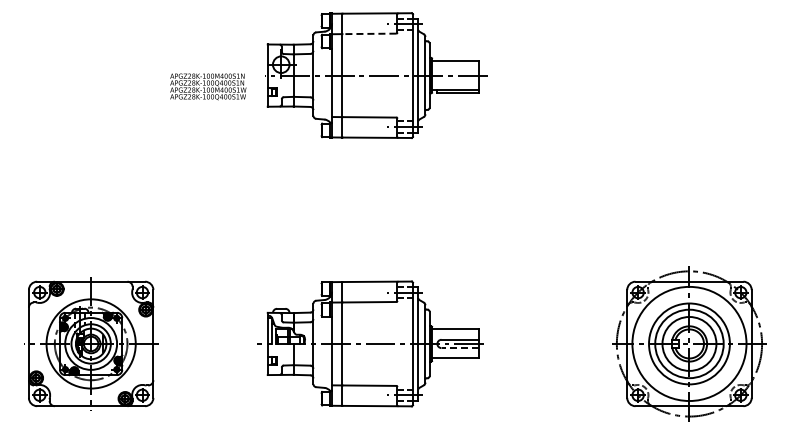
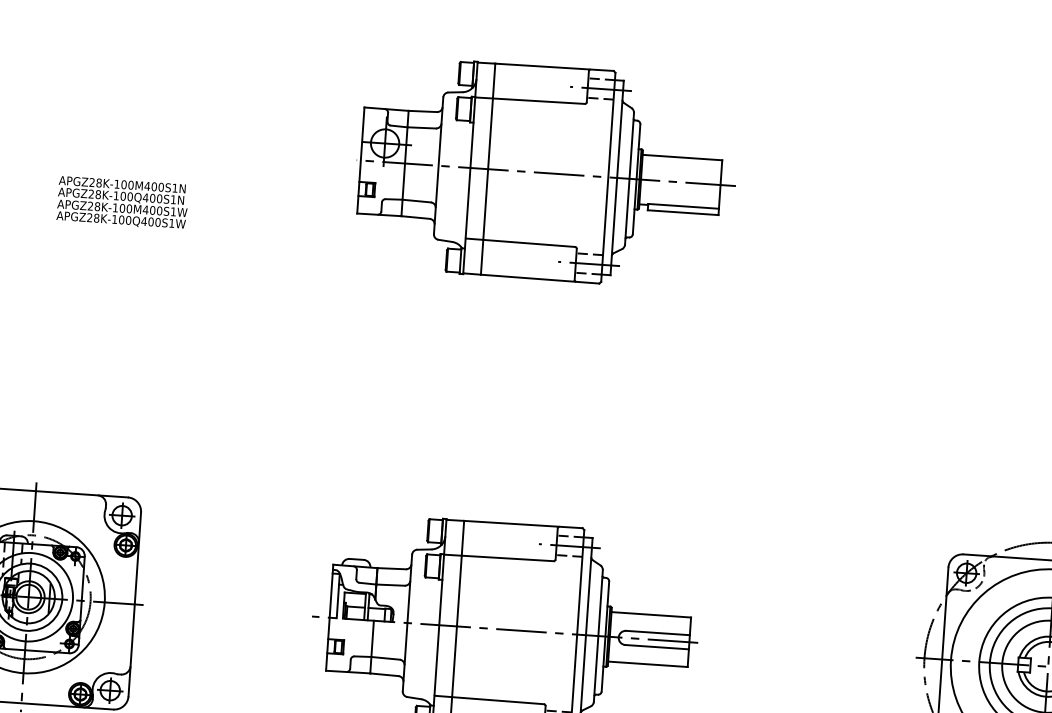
line: (369, 33) -> (539, 100), dashed -> solid
text: (208, 86) -> (123, 202), moved
line: (460, 348) -> (657, 647), dashed -> solid

